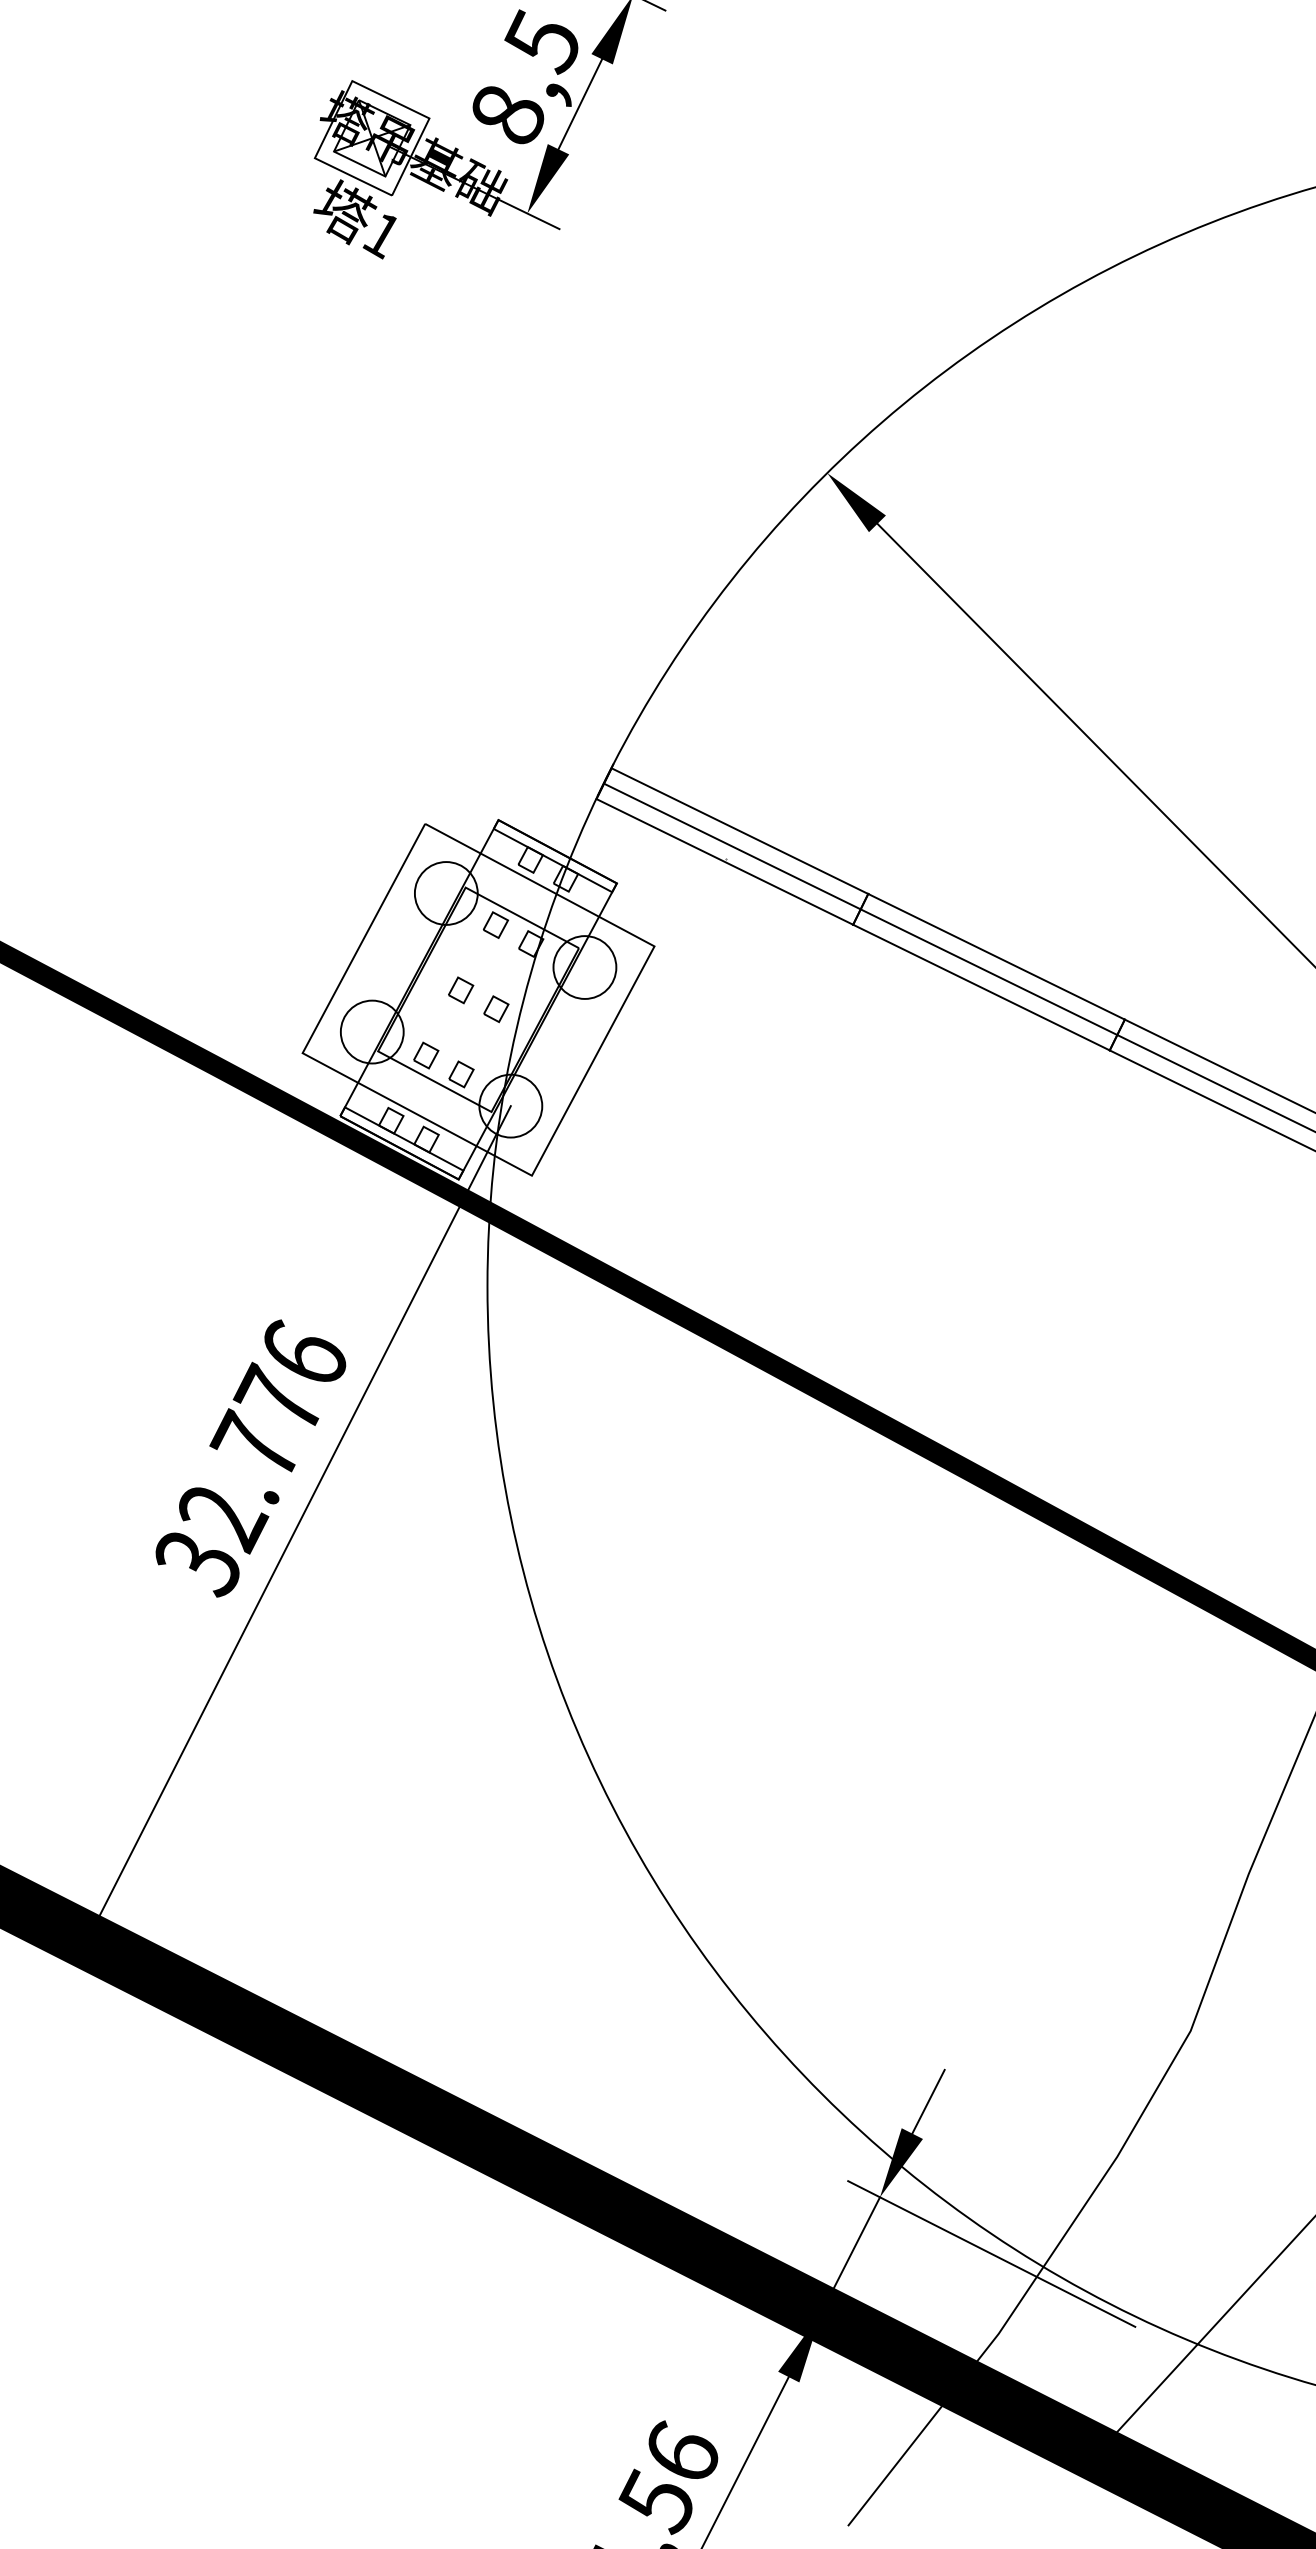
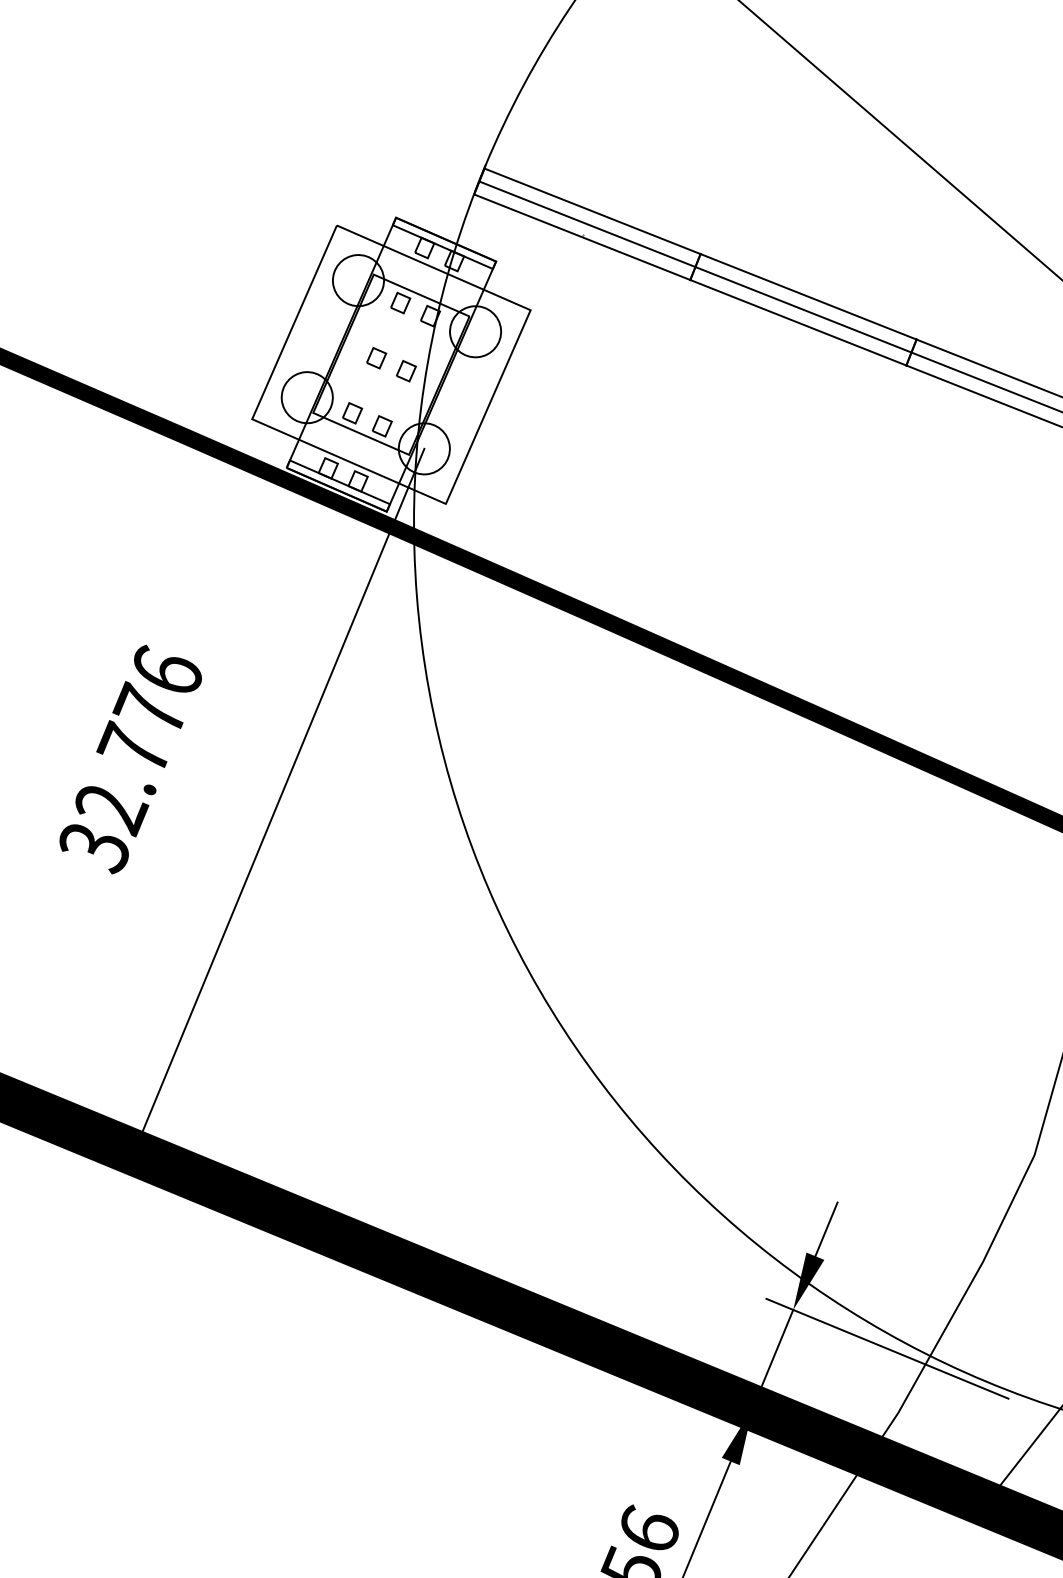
text: (250, 1458) -> (130, 759), moved

